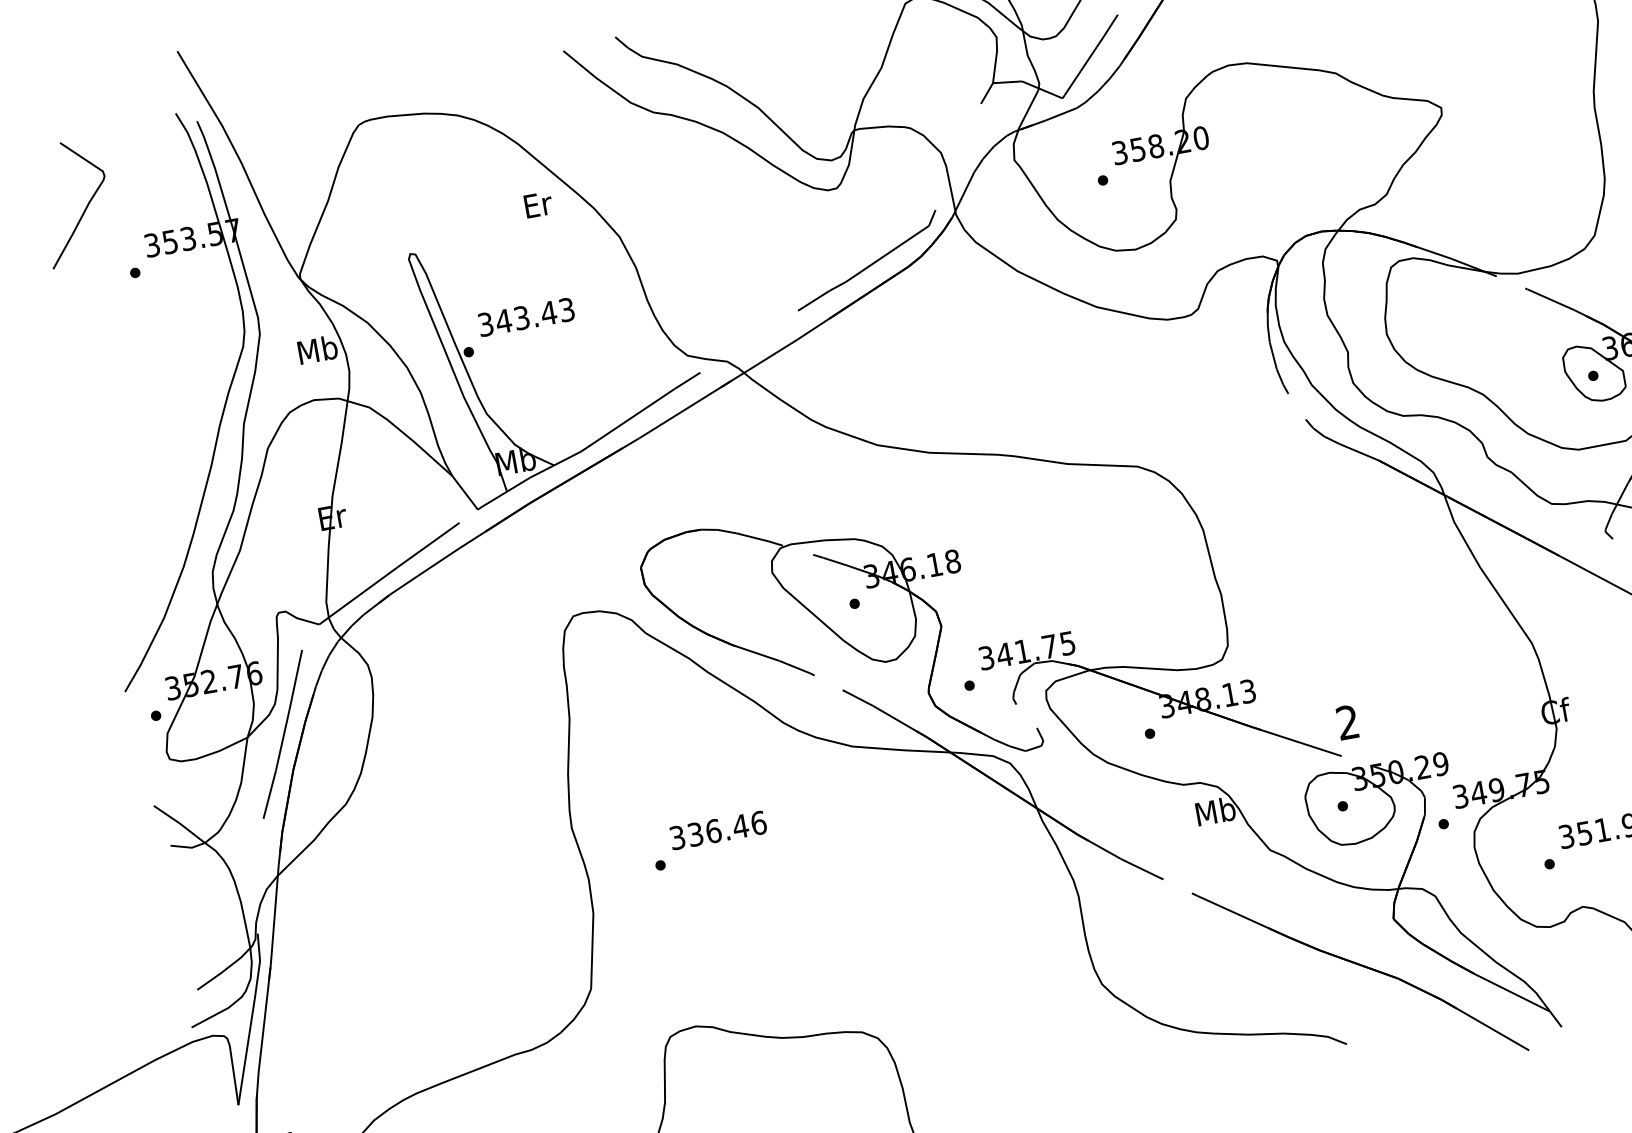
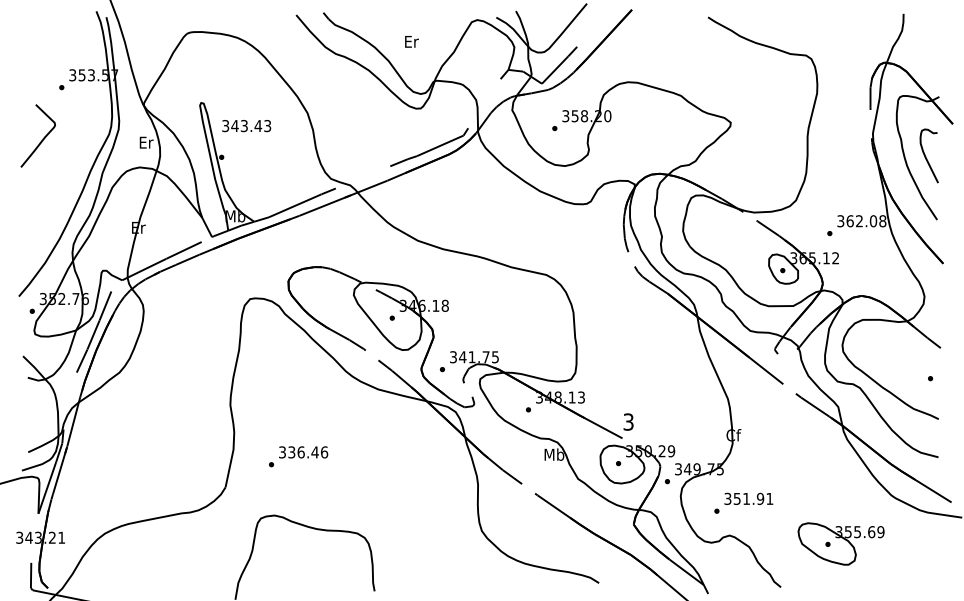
text: (537, 204) -> (411, 41), moved
curve: (84, 205) -> (42, 138), moved
text: (526, 318) -> (246, 126), moved
text: (318, 349) -> (146, 142), Mb -> Er
text: (1347, 721) -> (628, 421), 2 -> 3
text: (709, 840) -> (298, 456), moved

